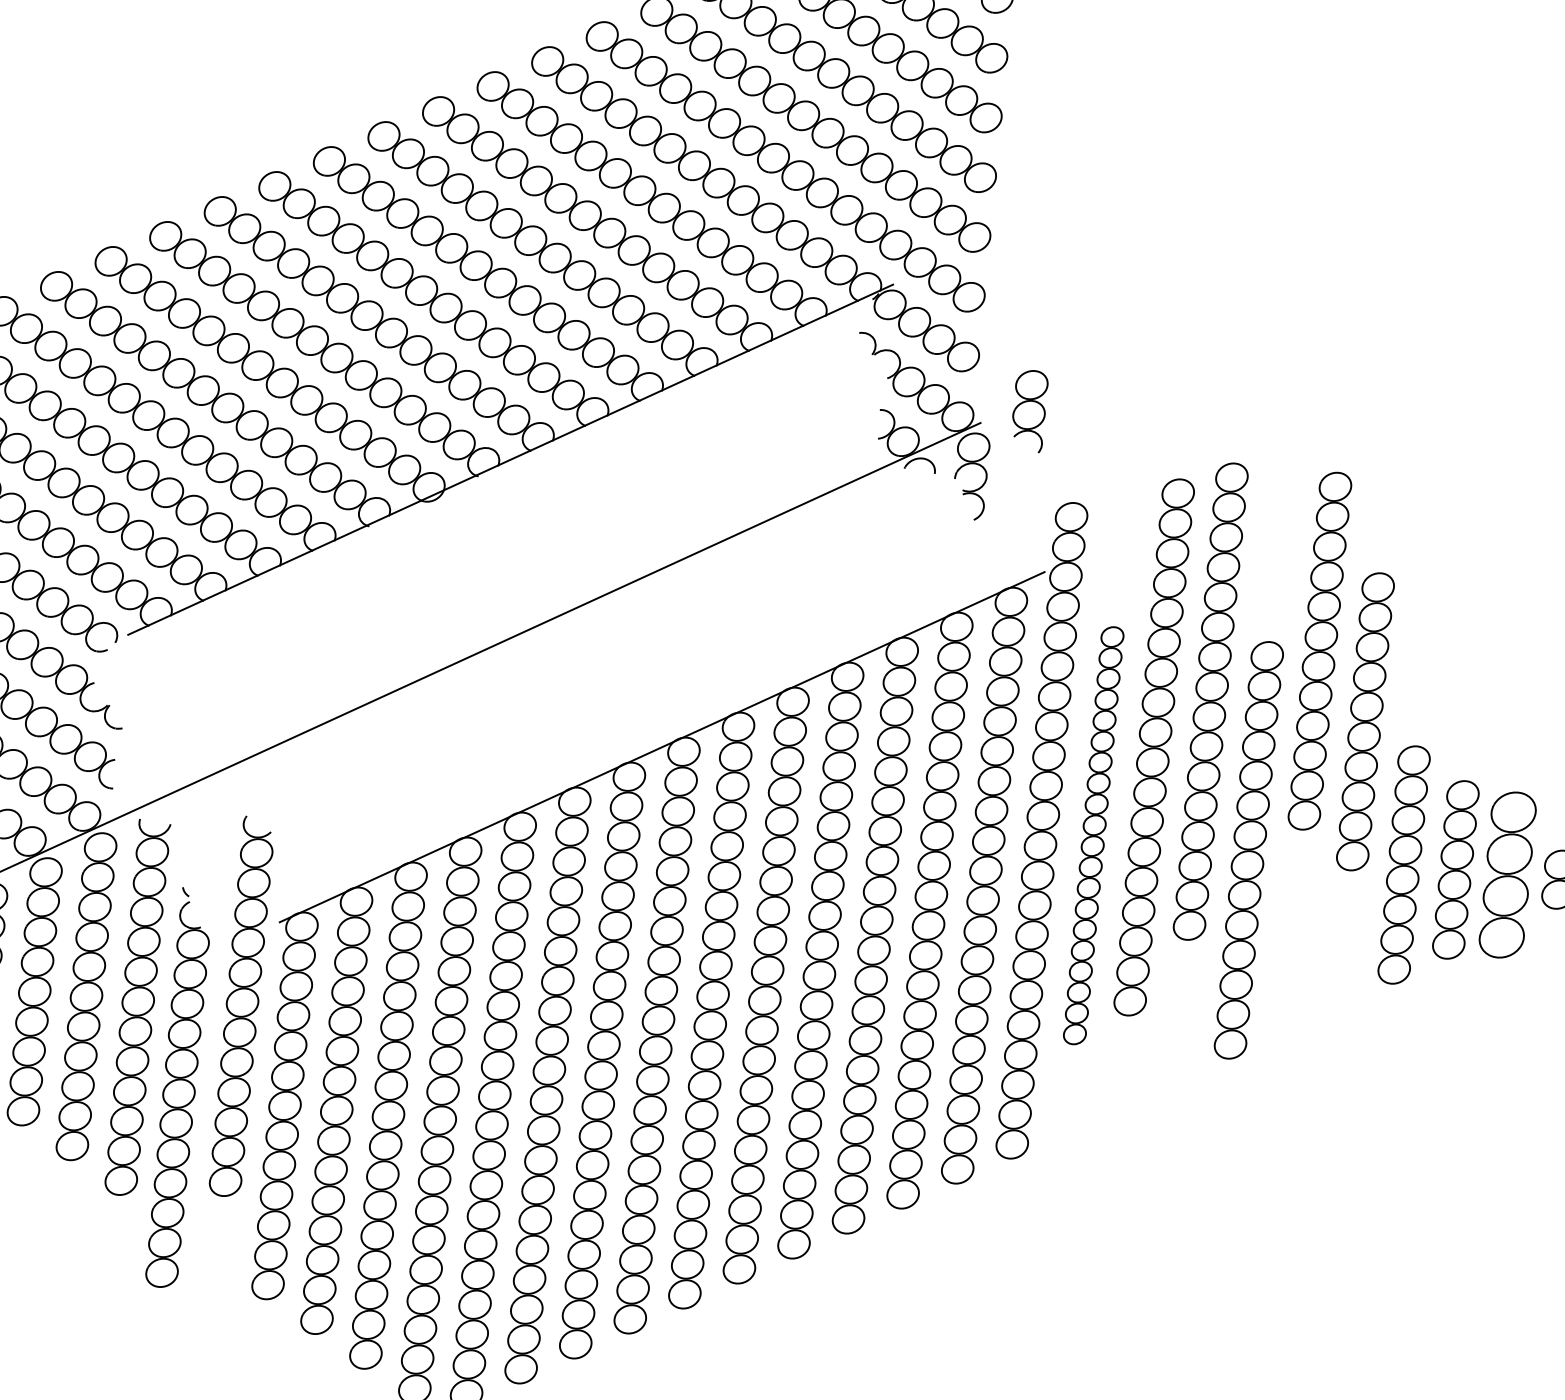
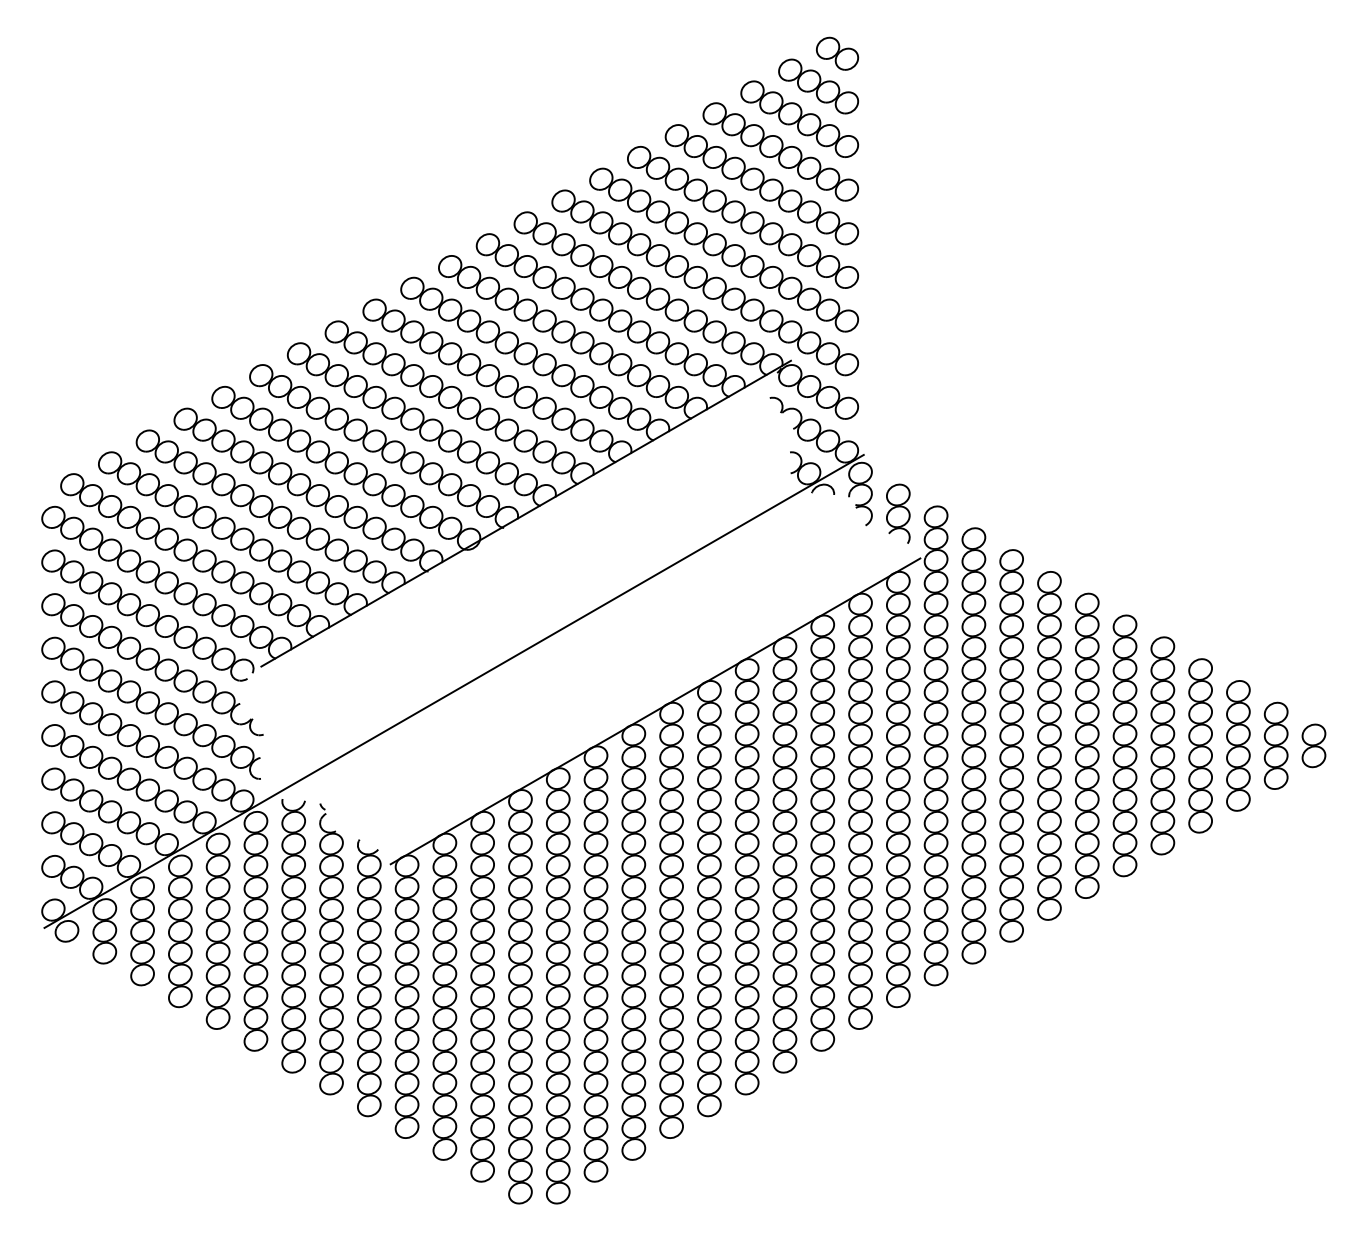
part: (1029, 410) -> (898, 513), moved
part: (1319, 650) -> (1124, 745), moved
part: (1210, 701) -> (1049, 745), moved
part: (1365, 721) -> (1162, 745), moved
part: (1154, 746) -> (1011, 745), moved
part: (1093, 835) -> (973, 745), size x1.43
part: (1506, 874) -> (1275, 745), size x0.71
part: (242, 1007) -> (369, 978), moved
part: (179, 1088) -> (331, 949), moved

